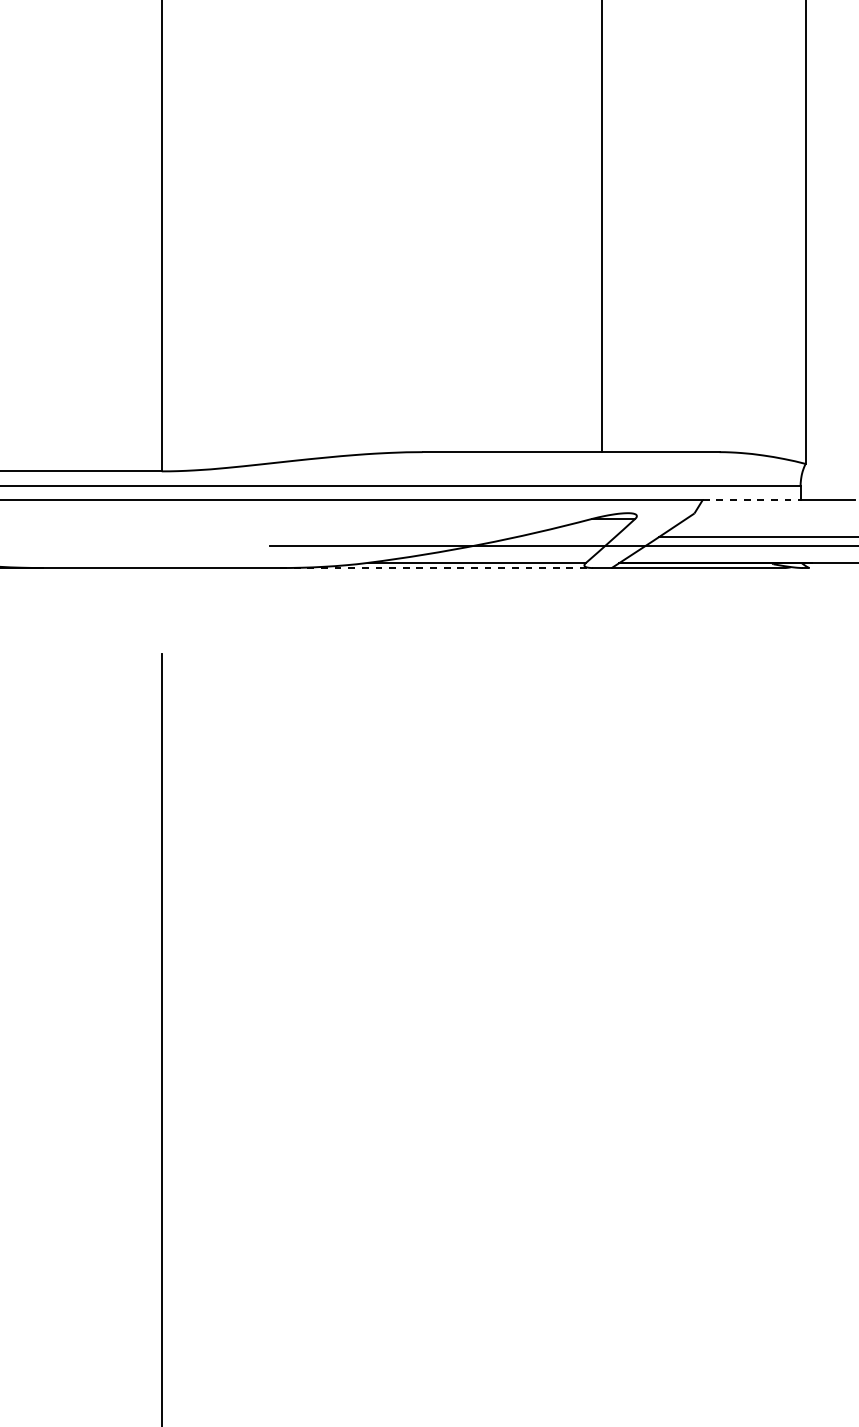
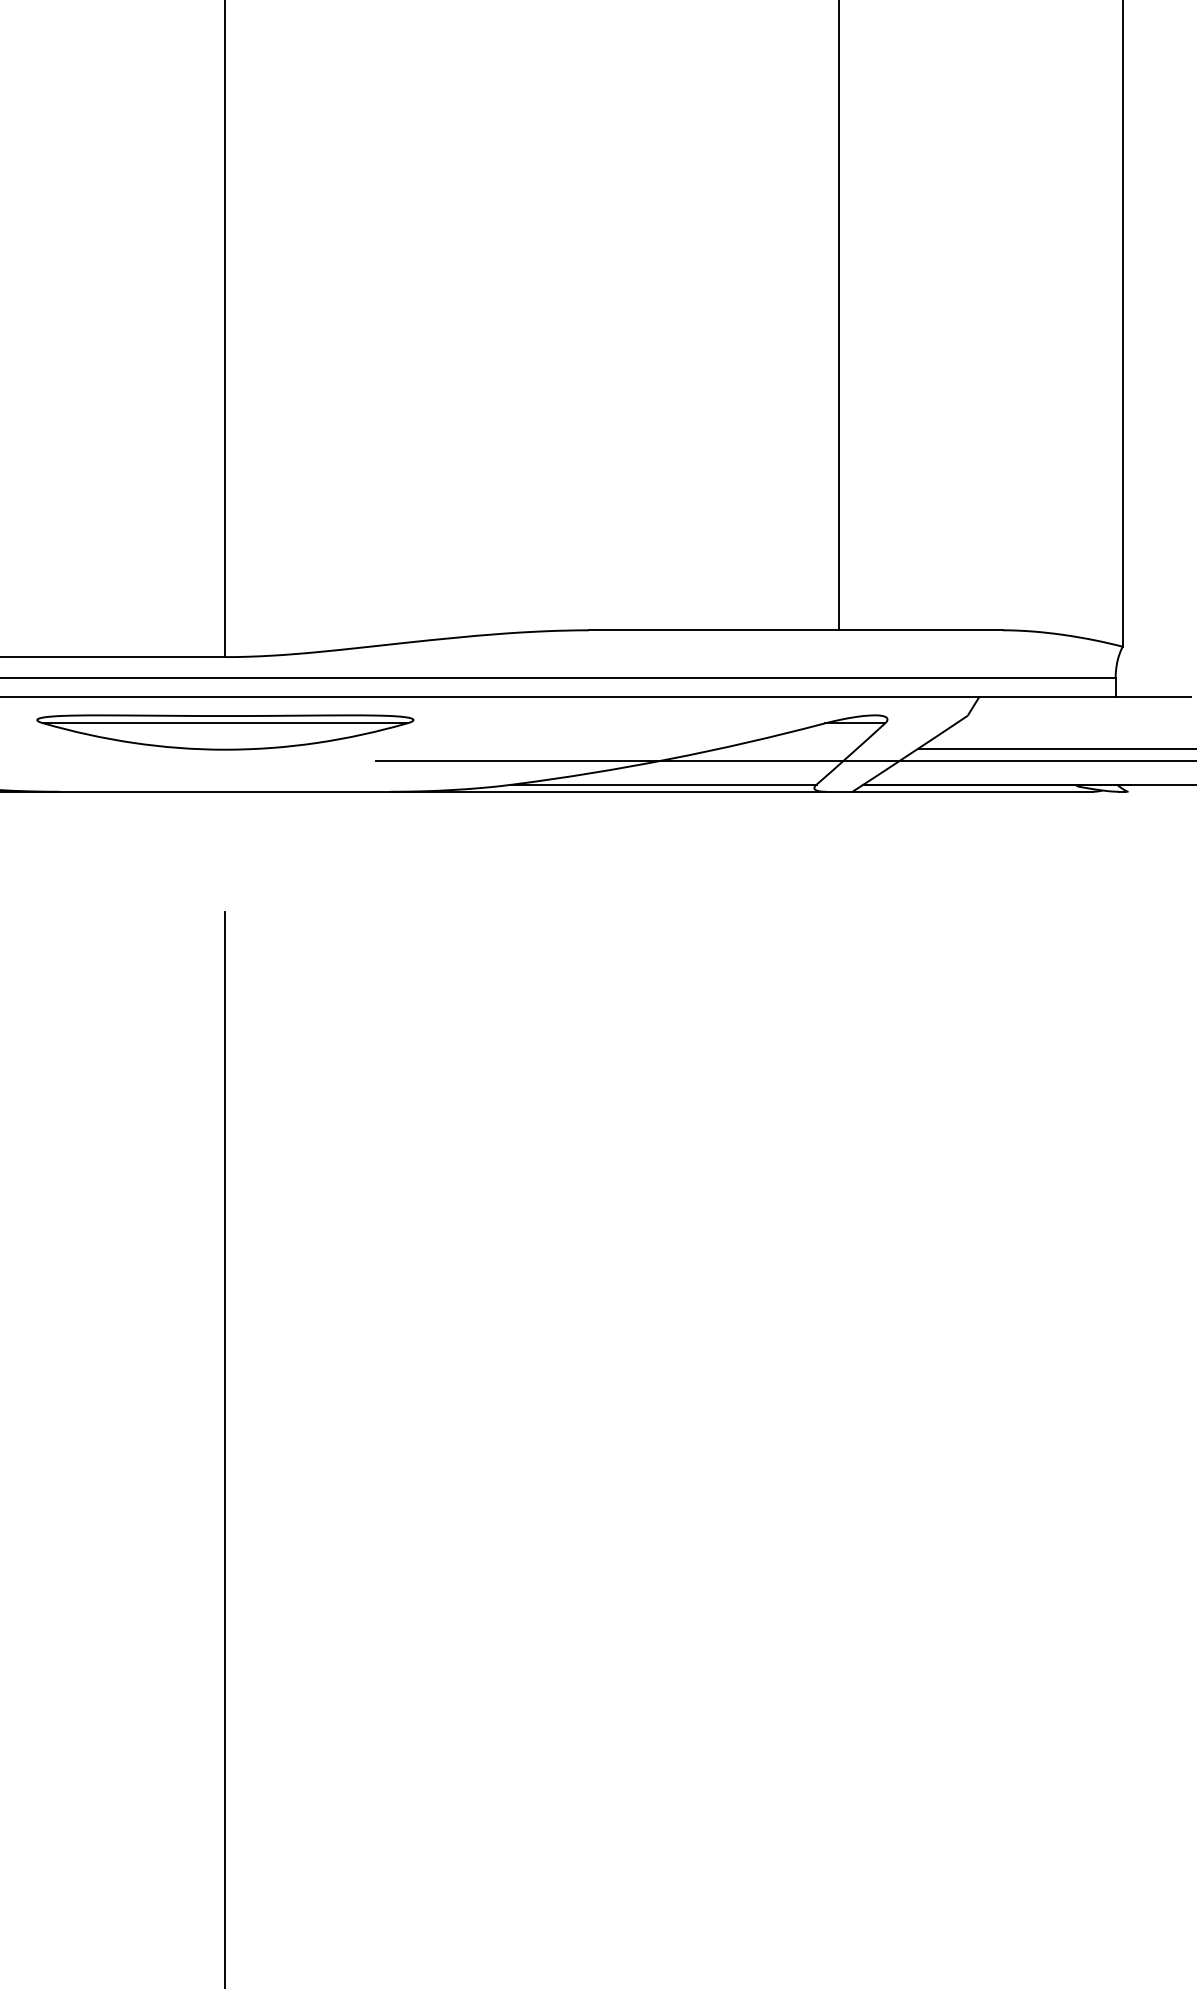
line: (752, 499) -> (1048, 696), dashed -> solid
part: (161, 525) -> (225, 732), added
line: (436, 567) -> (608, 791), dashed -> solid

